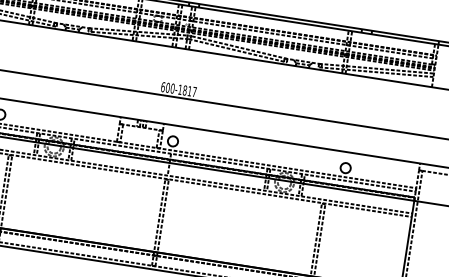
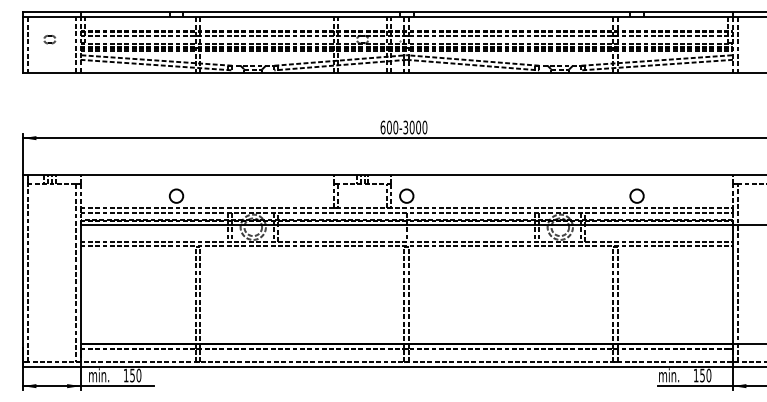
line: (438, 66) -> (737, 44), added
text: (187, 90) -> (415, 127), 600-1817 -> 600-3000

